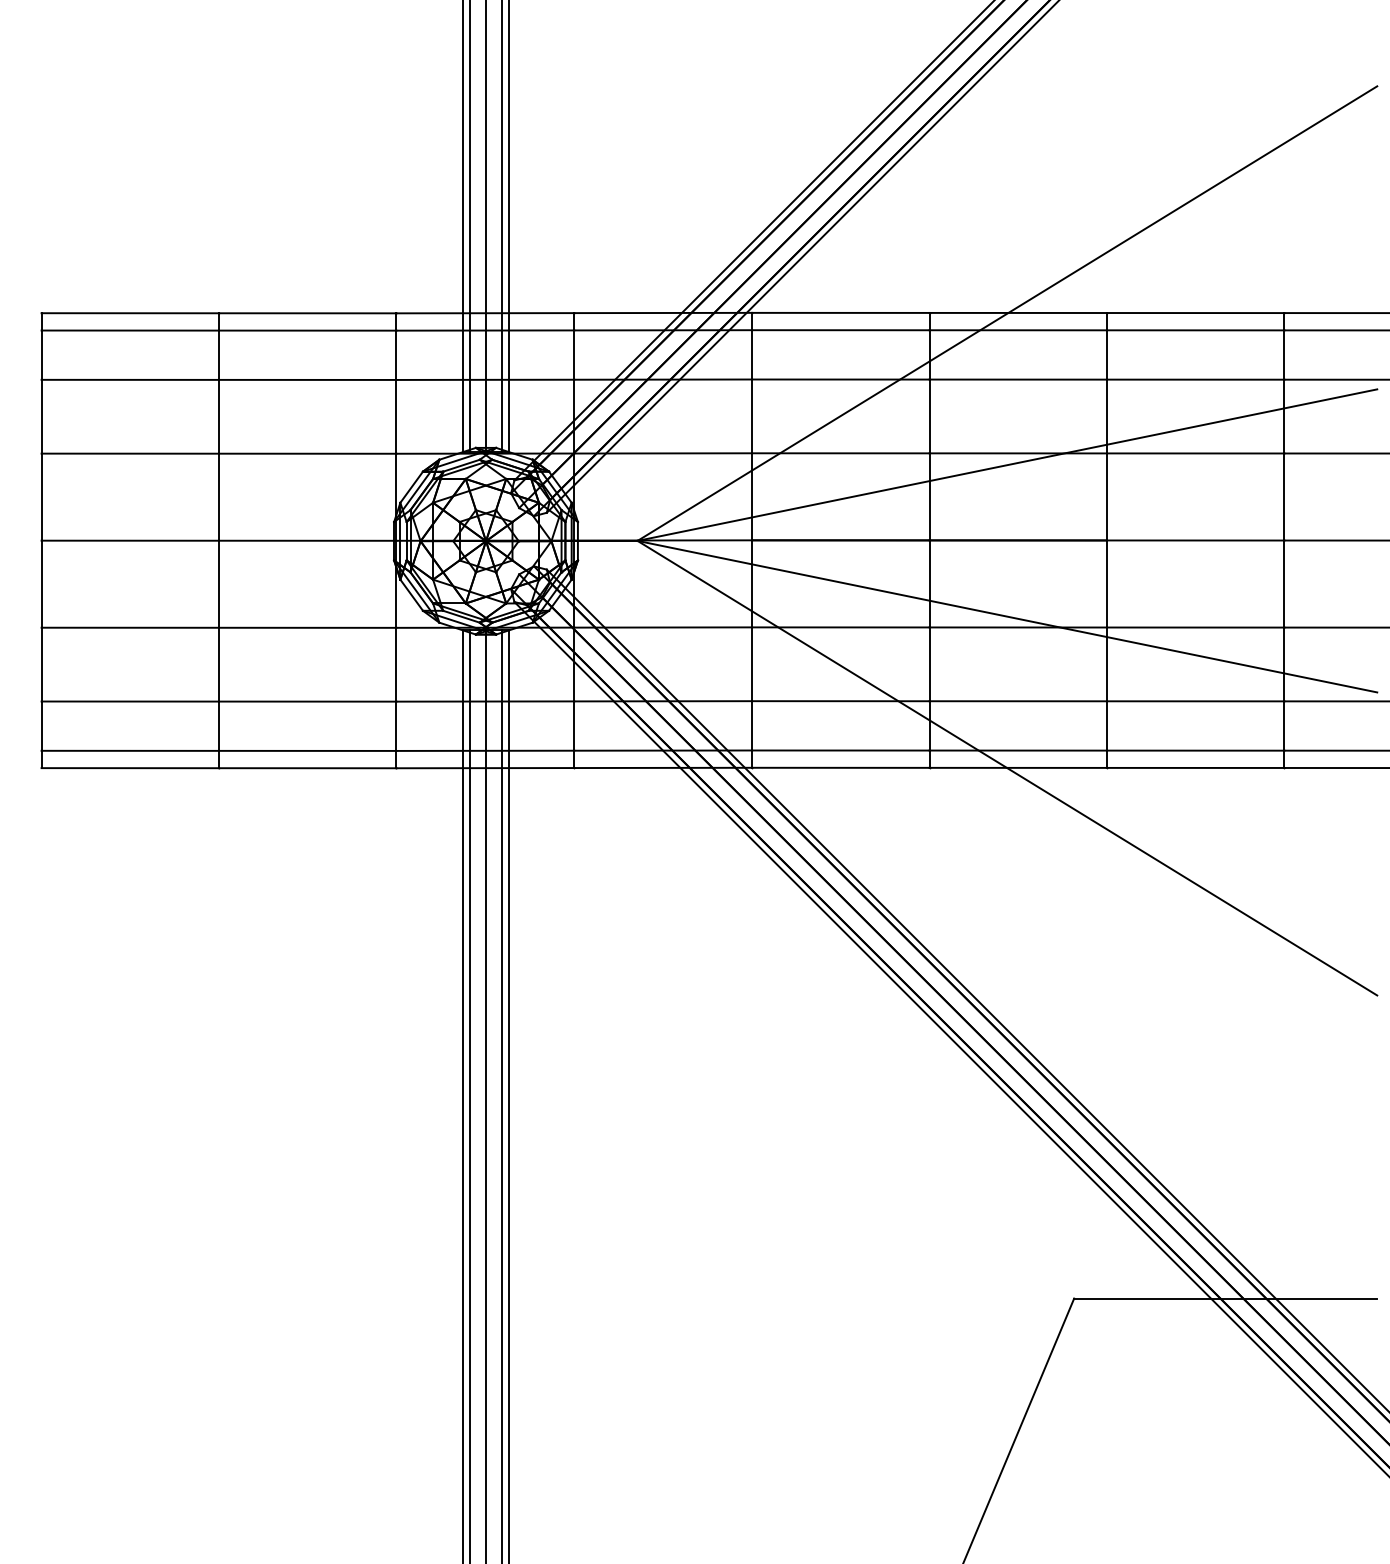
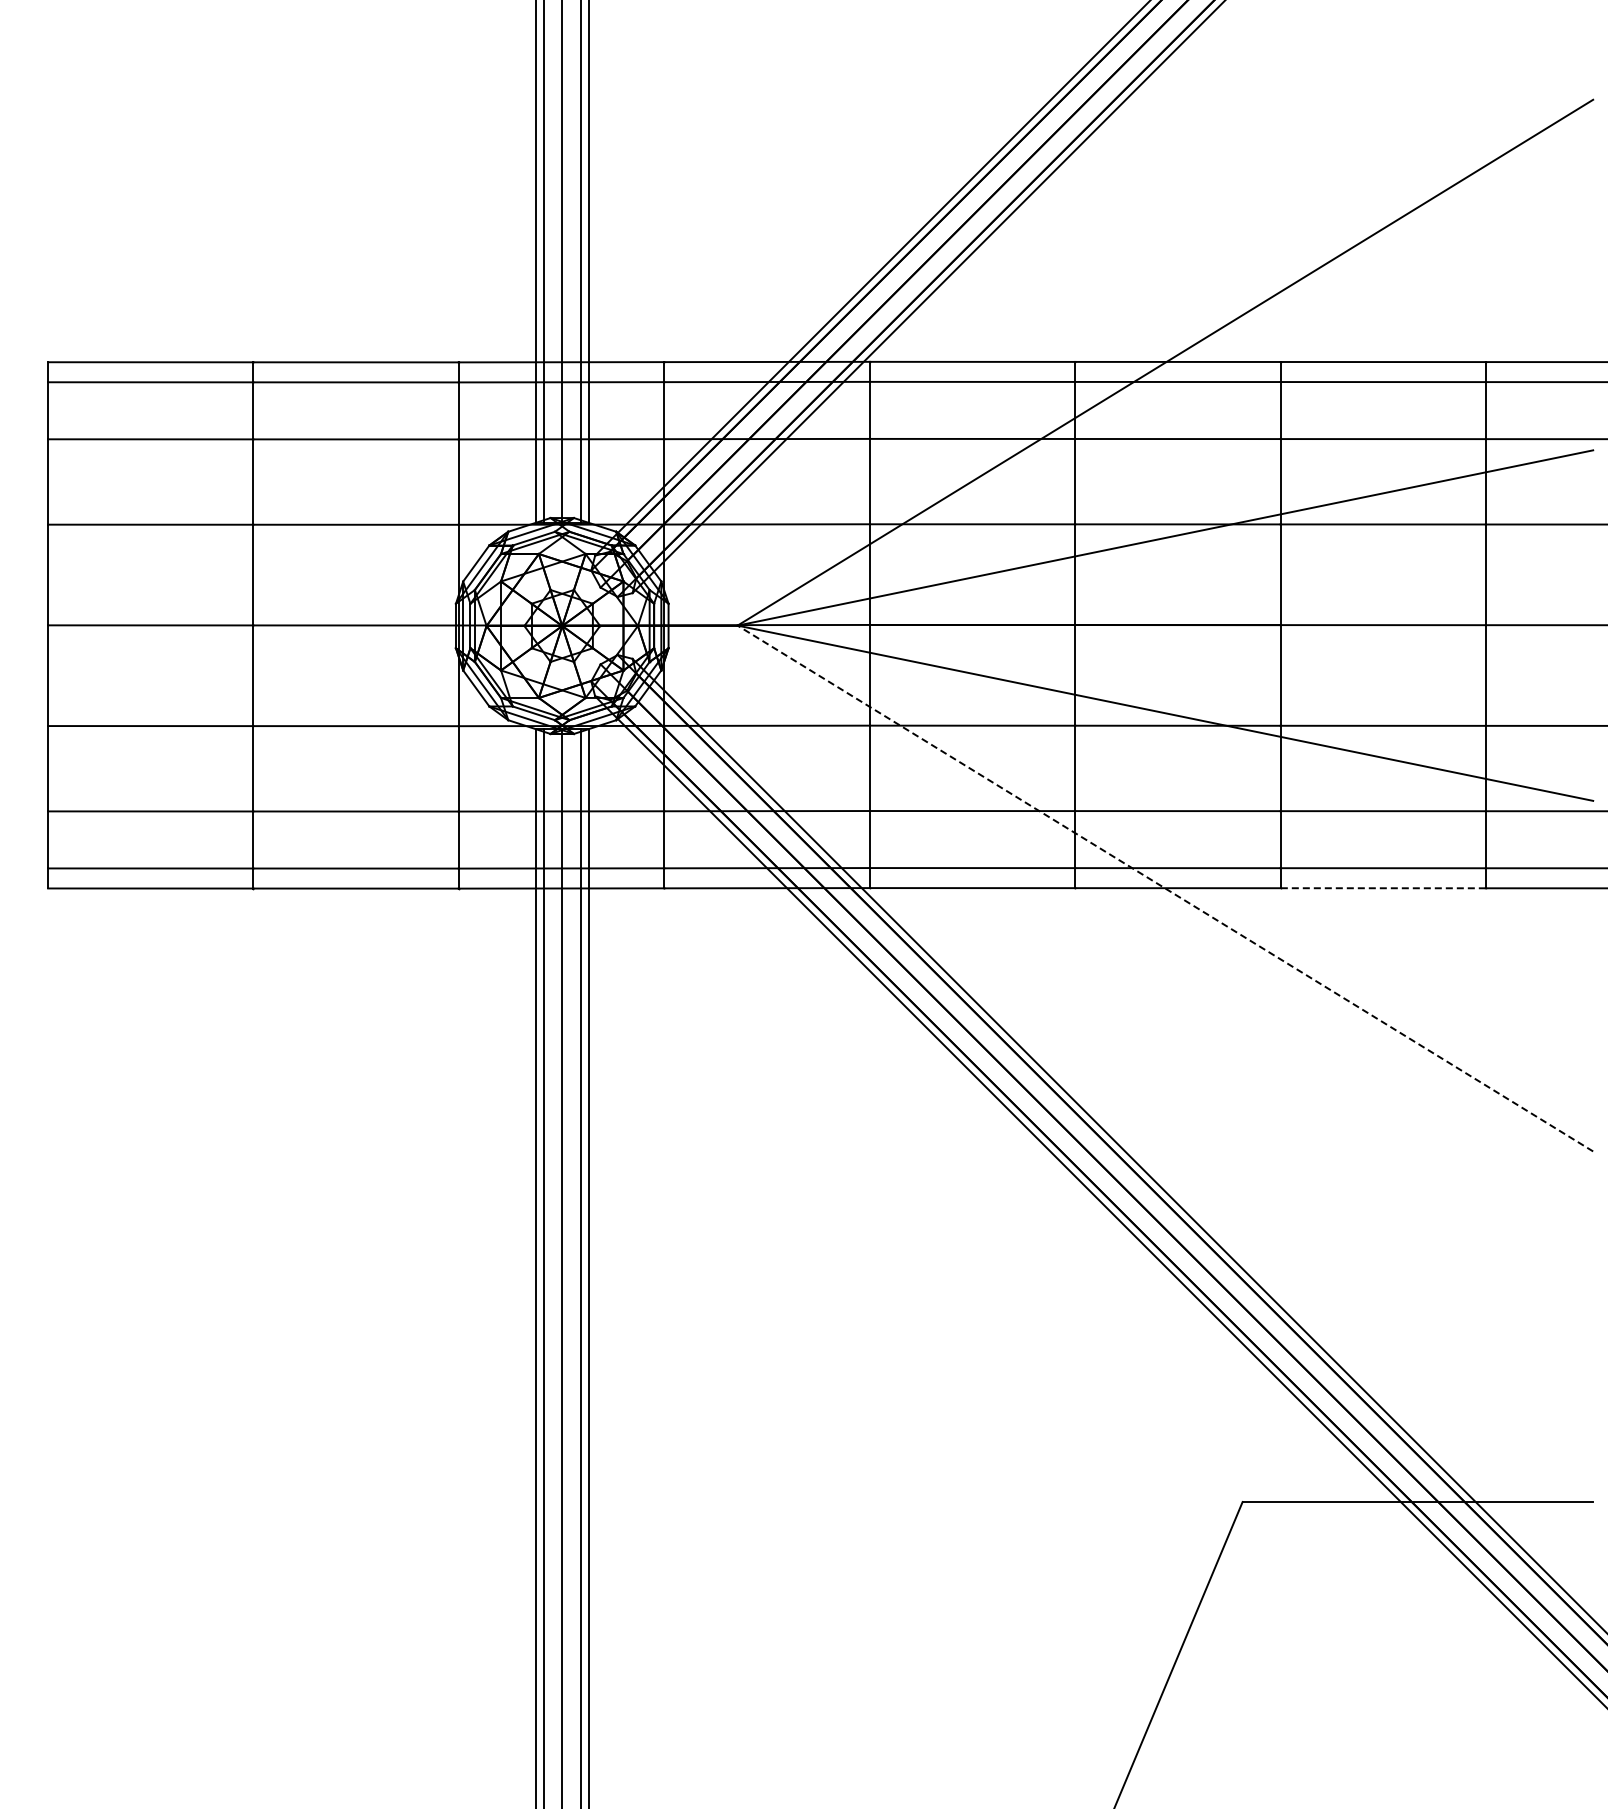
line: (1006, 768) -> (1164, 888), solid -> dashed
line: (1195, 768) -> (1383, 888), solid -> dashed

